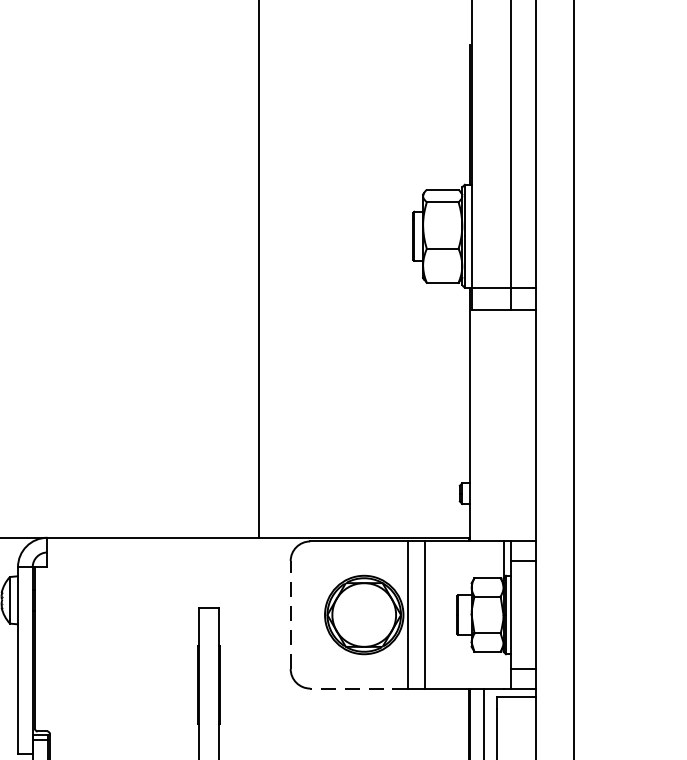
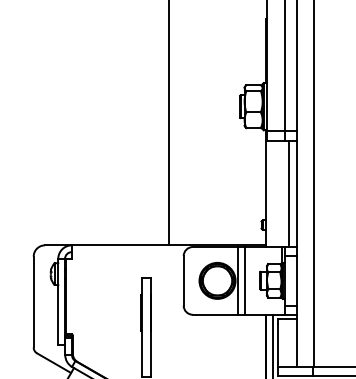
line: (520, 425) -> (289, 193), added
line: (290, 614) -> (183, 280), dashed -> solid
line: (357, 688) -> (214, 314), dashed -> solid

